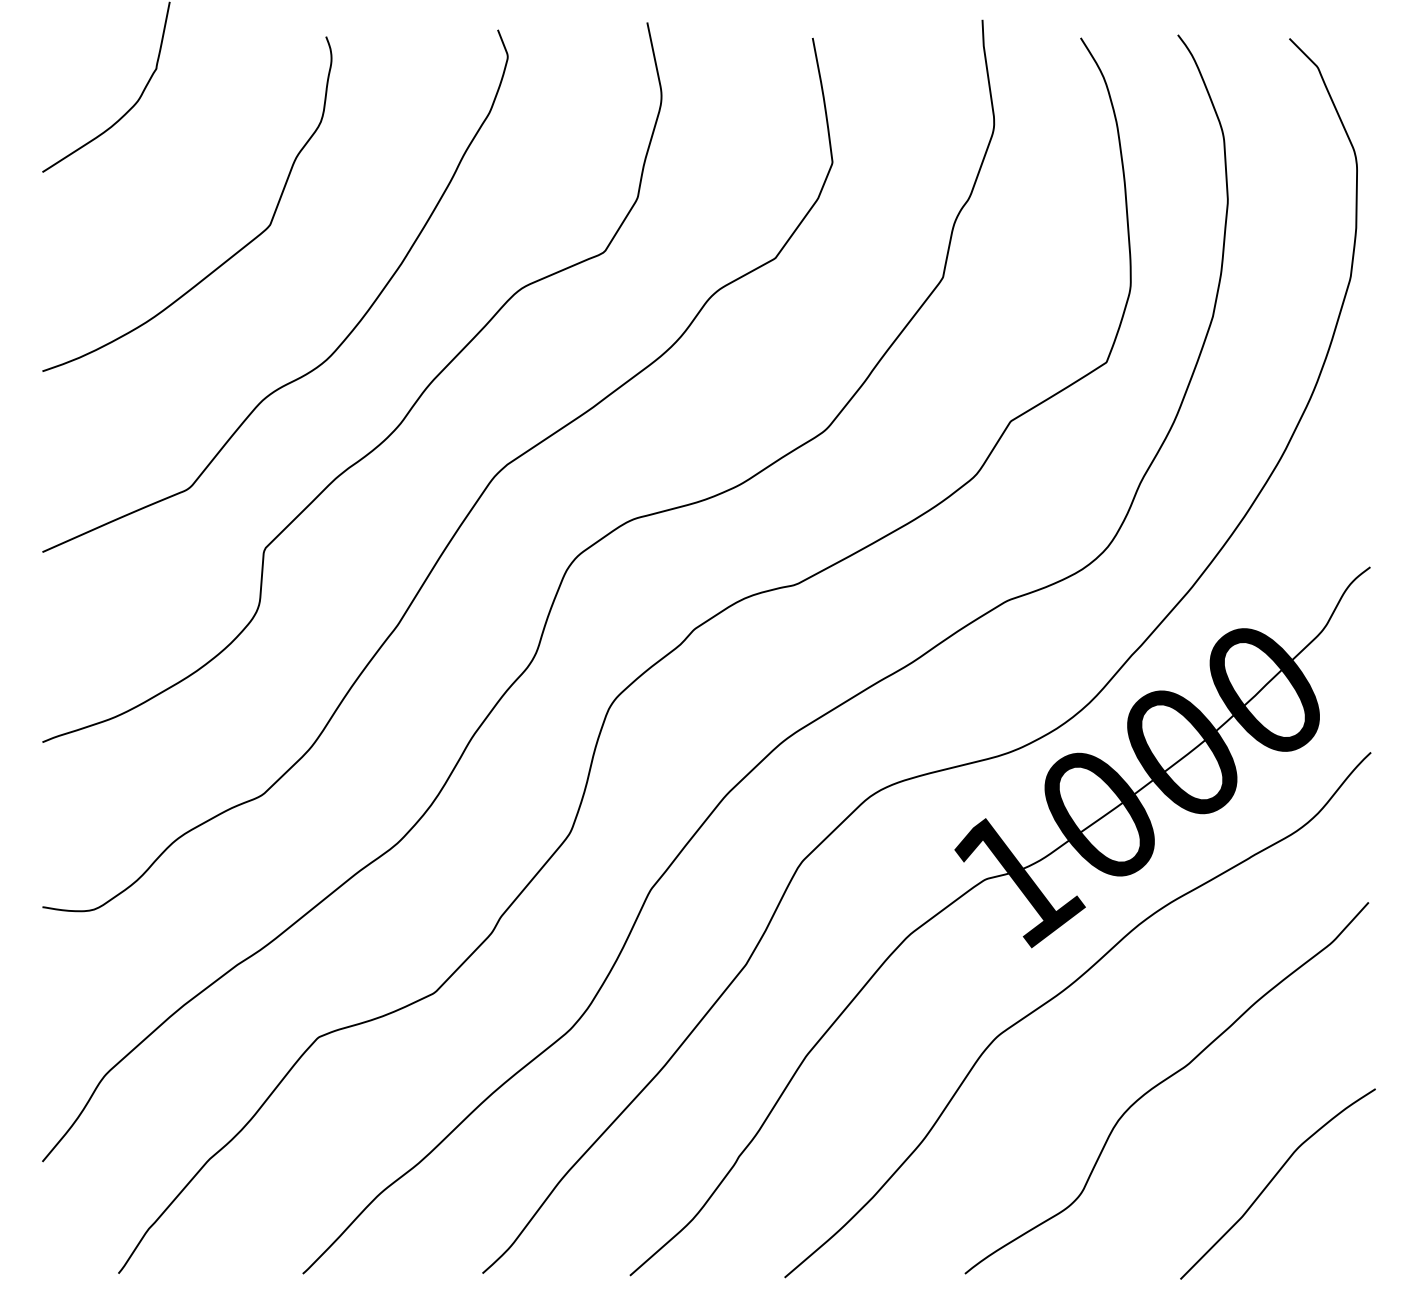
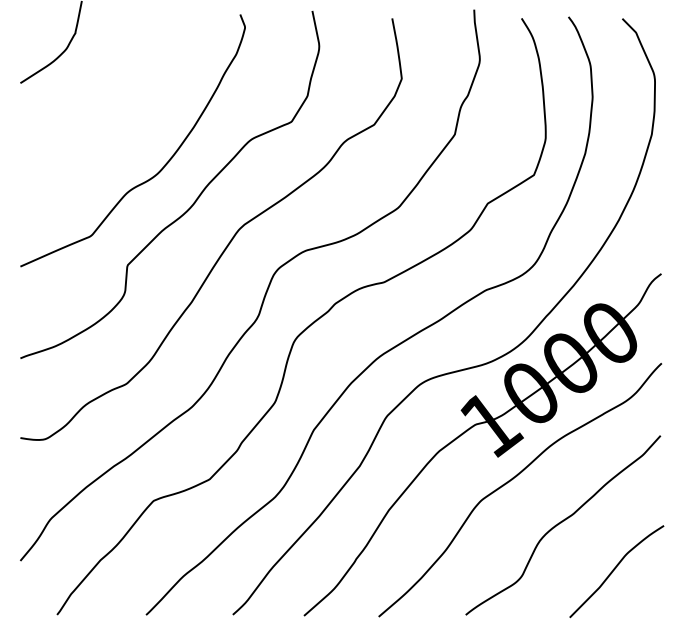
curve: (226, 257) -> (109, 124), removed

